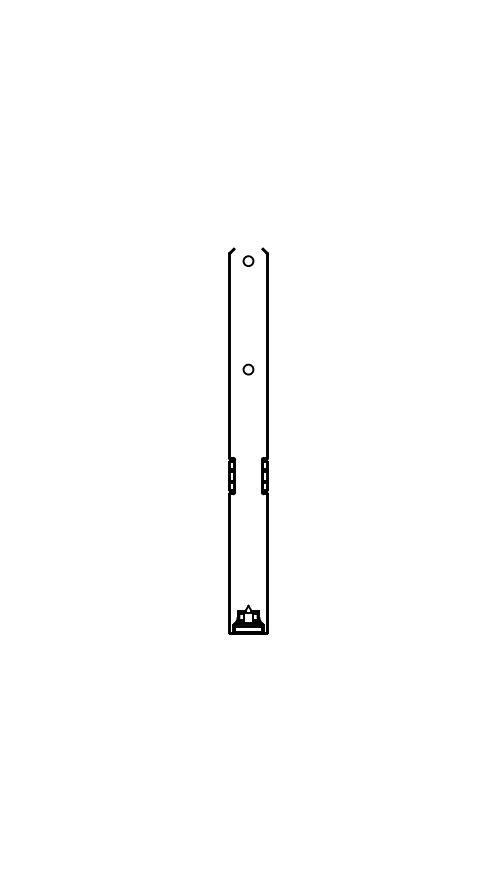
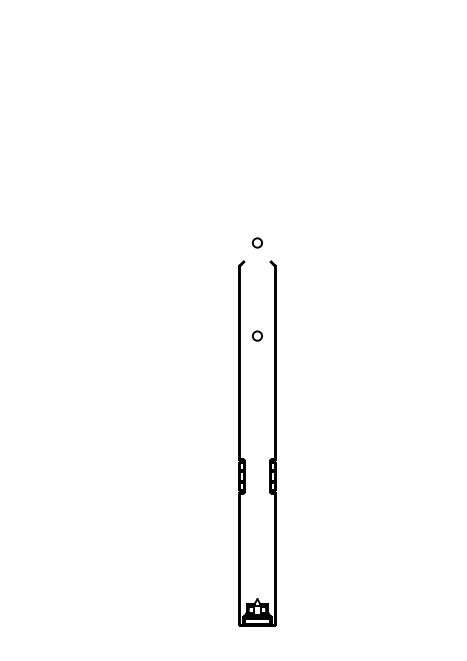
circle: (248, 260) -> (257, 242), moved
circle: (248, 369) -> (257, 335), moved

